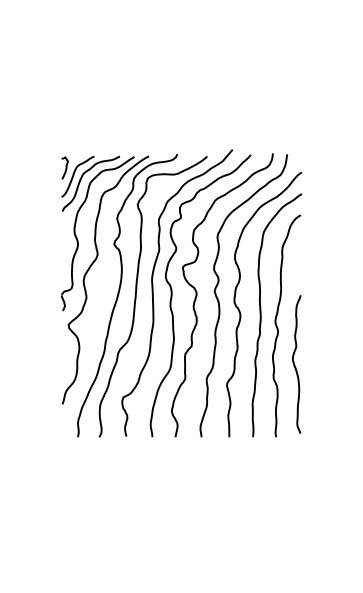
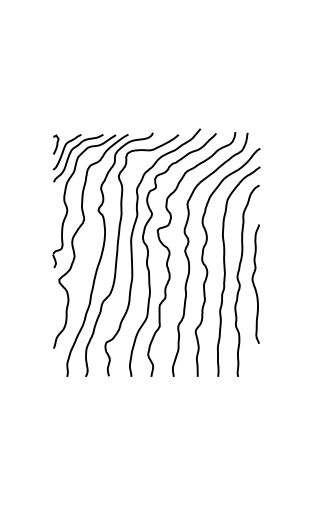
curve: (295, 363) -> (254, 283), moved

